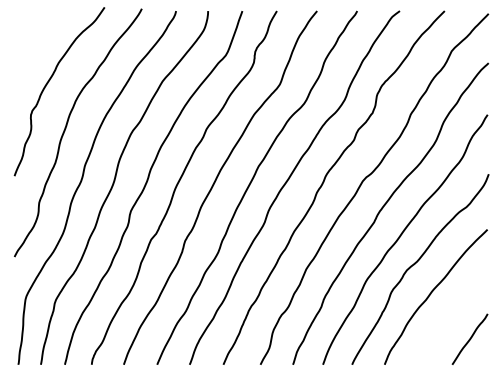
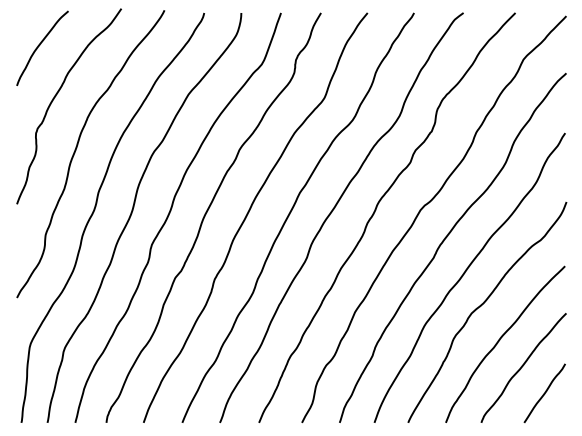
curve: (34, 39) -> (40, 45), added
curve: (451, 316) -> (523, 366), added

